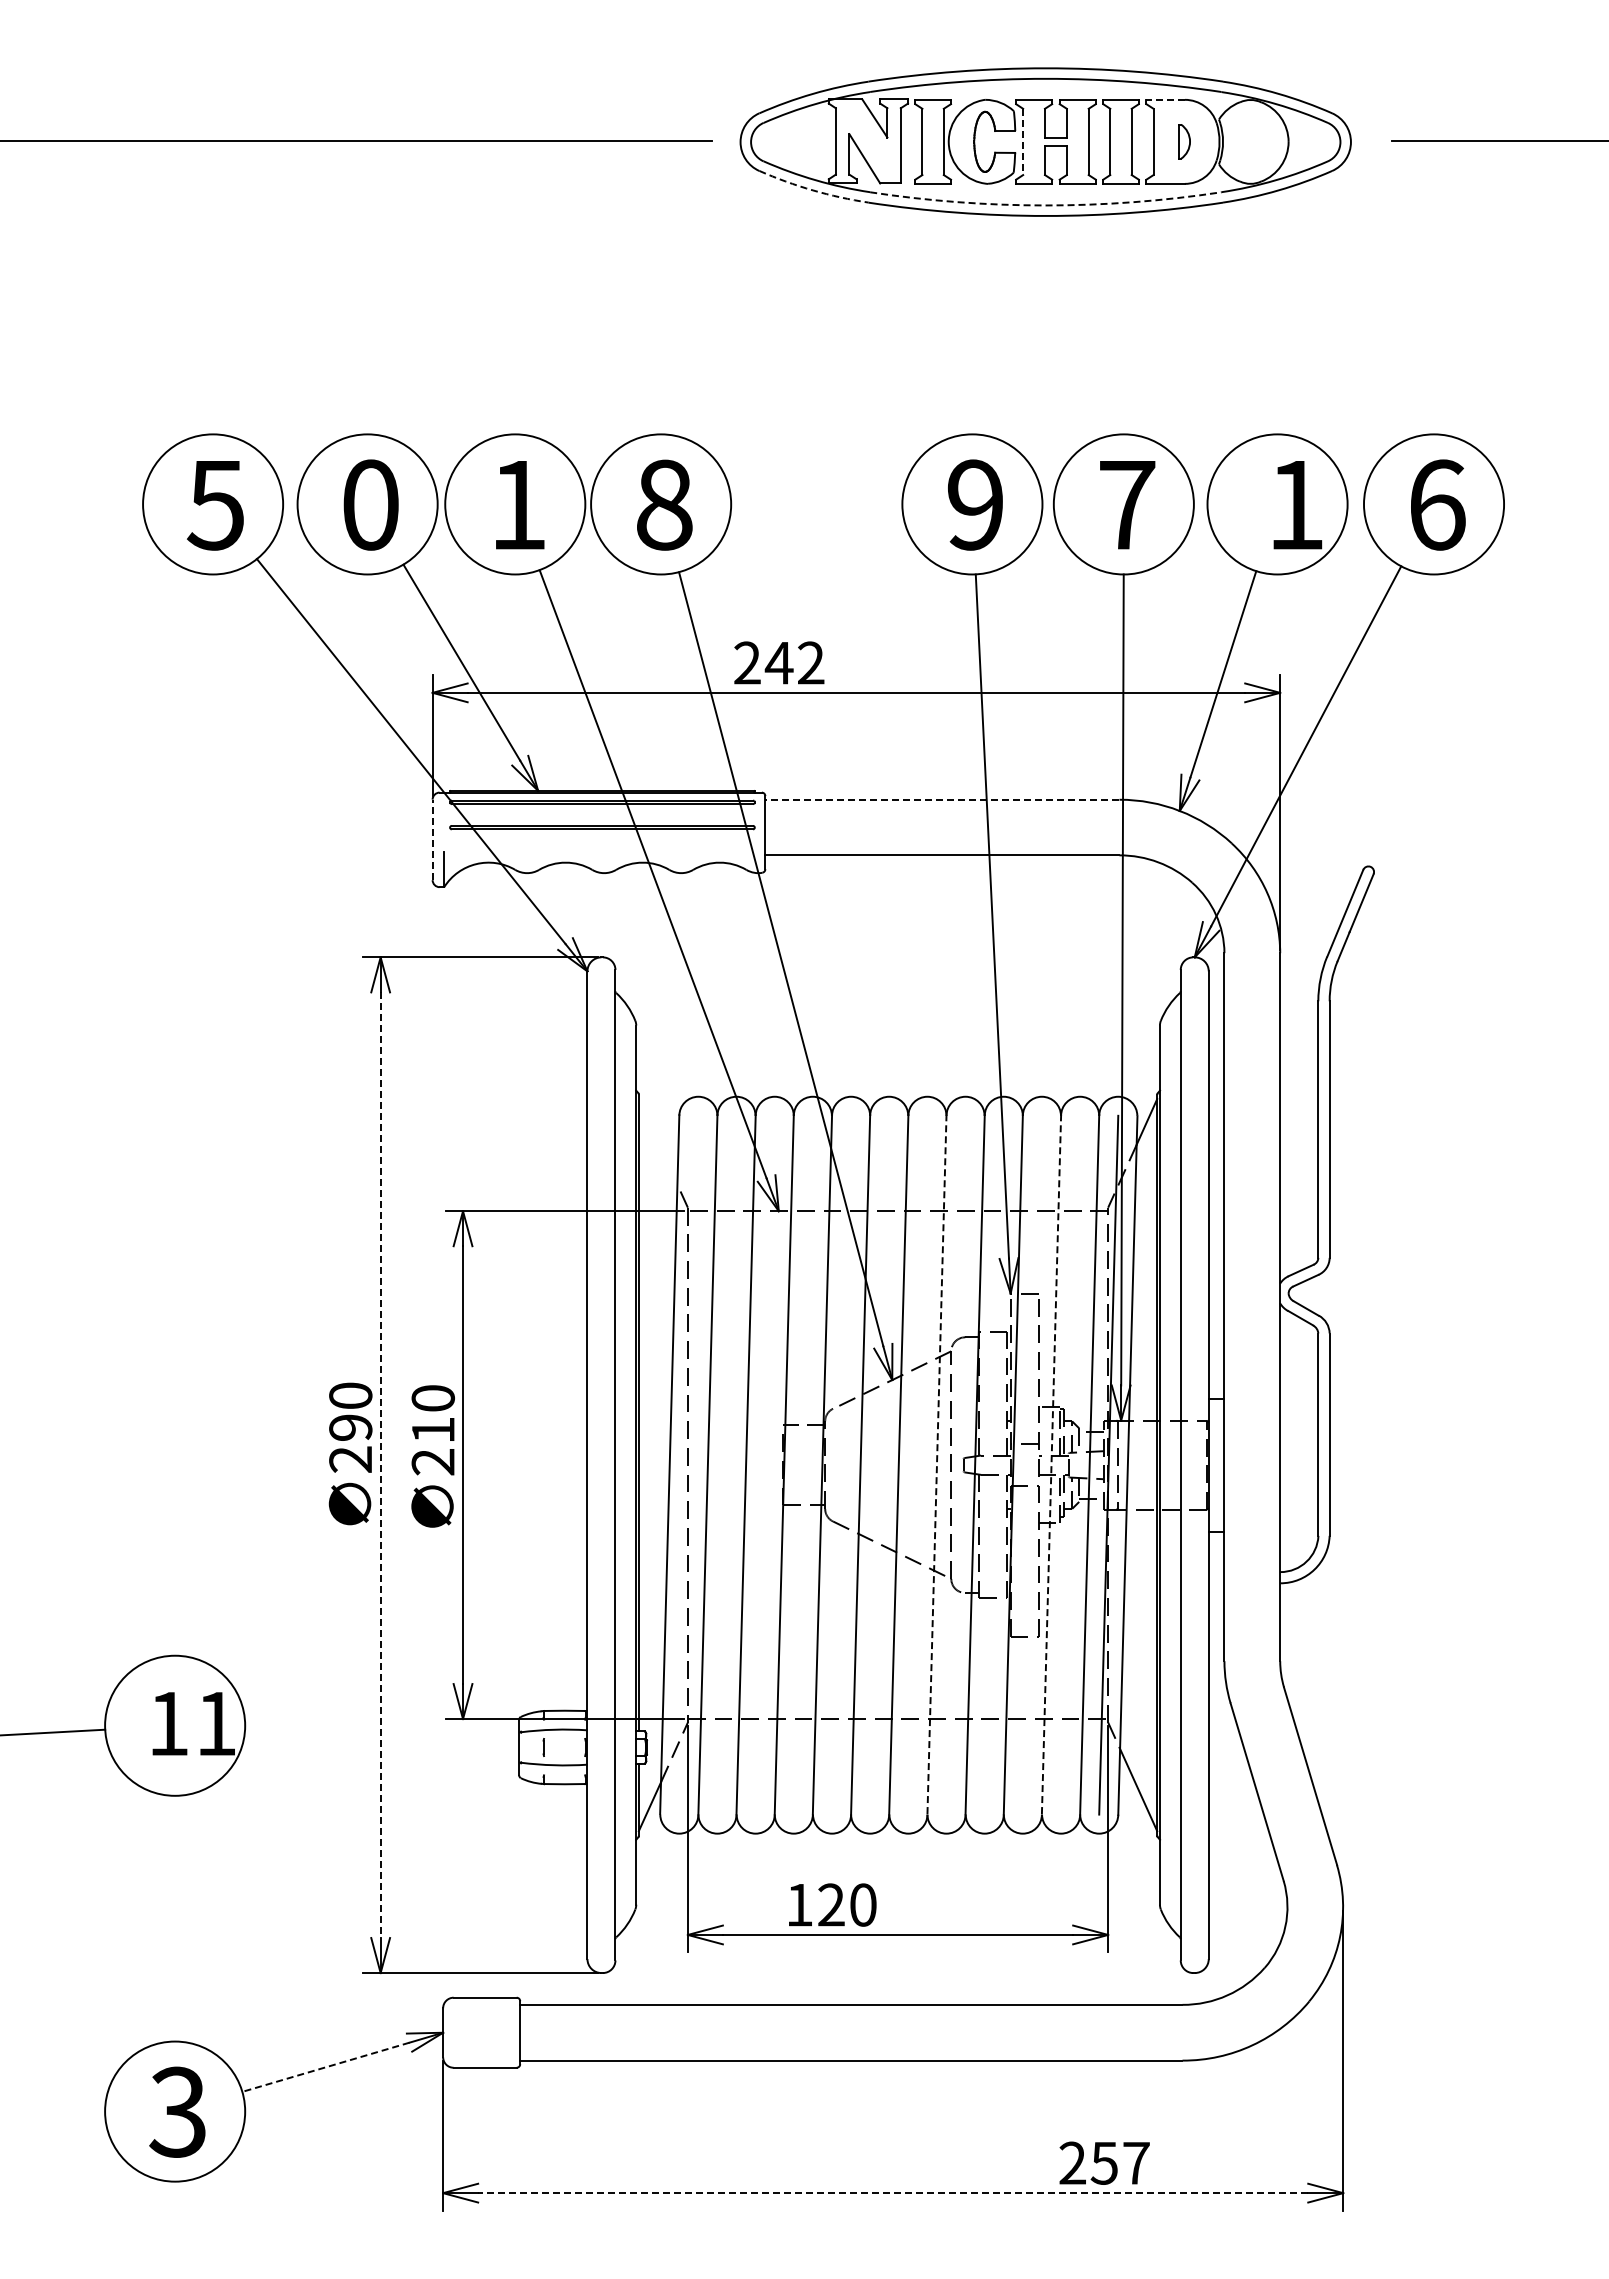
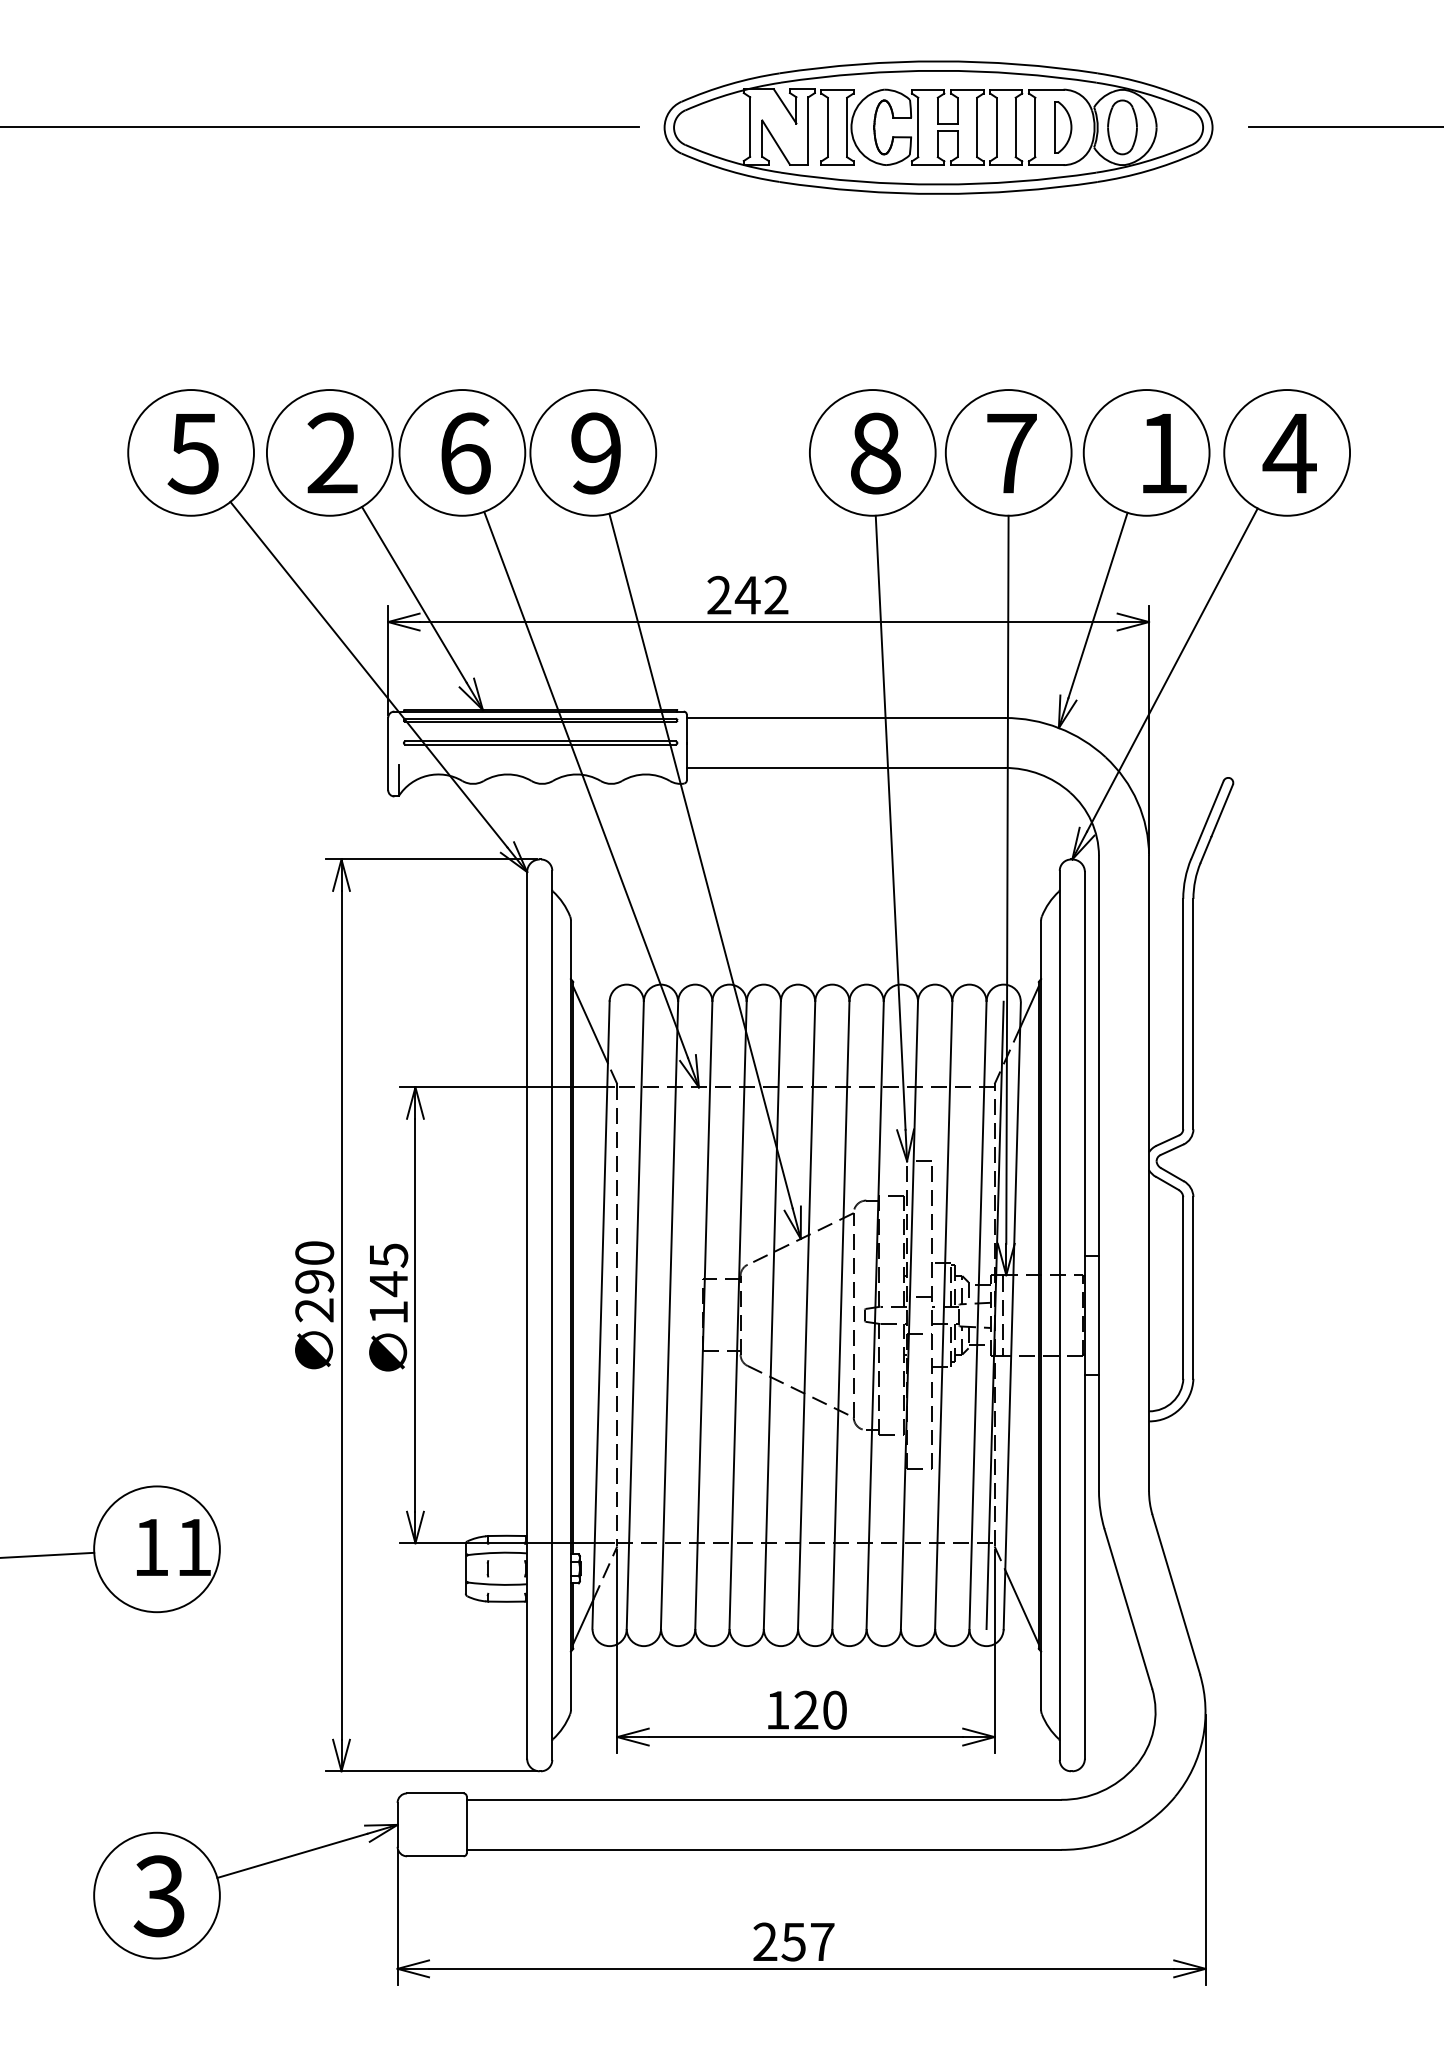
line: (1165, 99) -> (1046, 89), dashed -> solid
part: (1184, 141) -> (1063, 127), size x1.67
part: (1250, 141) -> (1122, 127), added
line: (1023, 142) -> (918, 127), dashed -> solid
arc: (812, 190) -> (729, 171), dashed -> solid
arc: (1045, 205) -> (938, 184), dashed -> solid
text: (370, 504) -> (332, 452), 0 -> 2
text: (519, 504) -> (466, 452), 1 -> 6
text: (664, 504) -> (596, 452), 8 -> 9
text: (975, 504) -> (875, 452), 9 -> 8
text: (1436, 504) -> (1289, 452), 6 -> 4
text: (779, 662) -> (748, 594), moved
line: (941, 799) -> (844, 717), dashed -> solid
line: (432, 839) -> (388, 753), dashed -> solid
line: (657, 1141) -> (590, 1024), added
text: (432, 1430) -> (388, 1284), 210 -> 145
line: (936, 1464) -> (840, 1314), dashed -> solid
line: (1051, 1464) -> (943, 1314), dashed -> solid
line: (380, 1465) -> (341, 1315), dashed -> solid
text: (832, 1904) -> (807, 1709), moved
line: (325, 2067) -> (292, 1856), dashed -> solid
text: (1104, 2162) -> (793, 1941), moved
line: (892, 2193) -> (800, 1969), dashed -> solid

